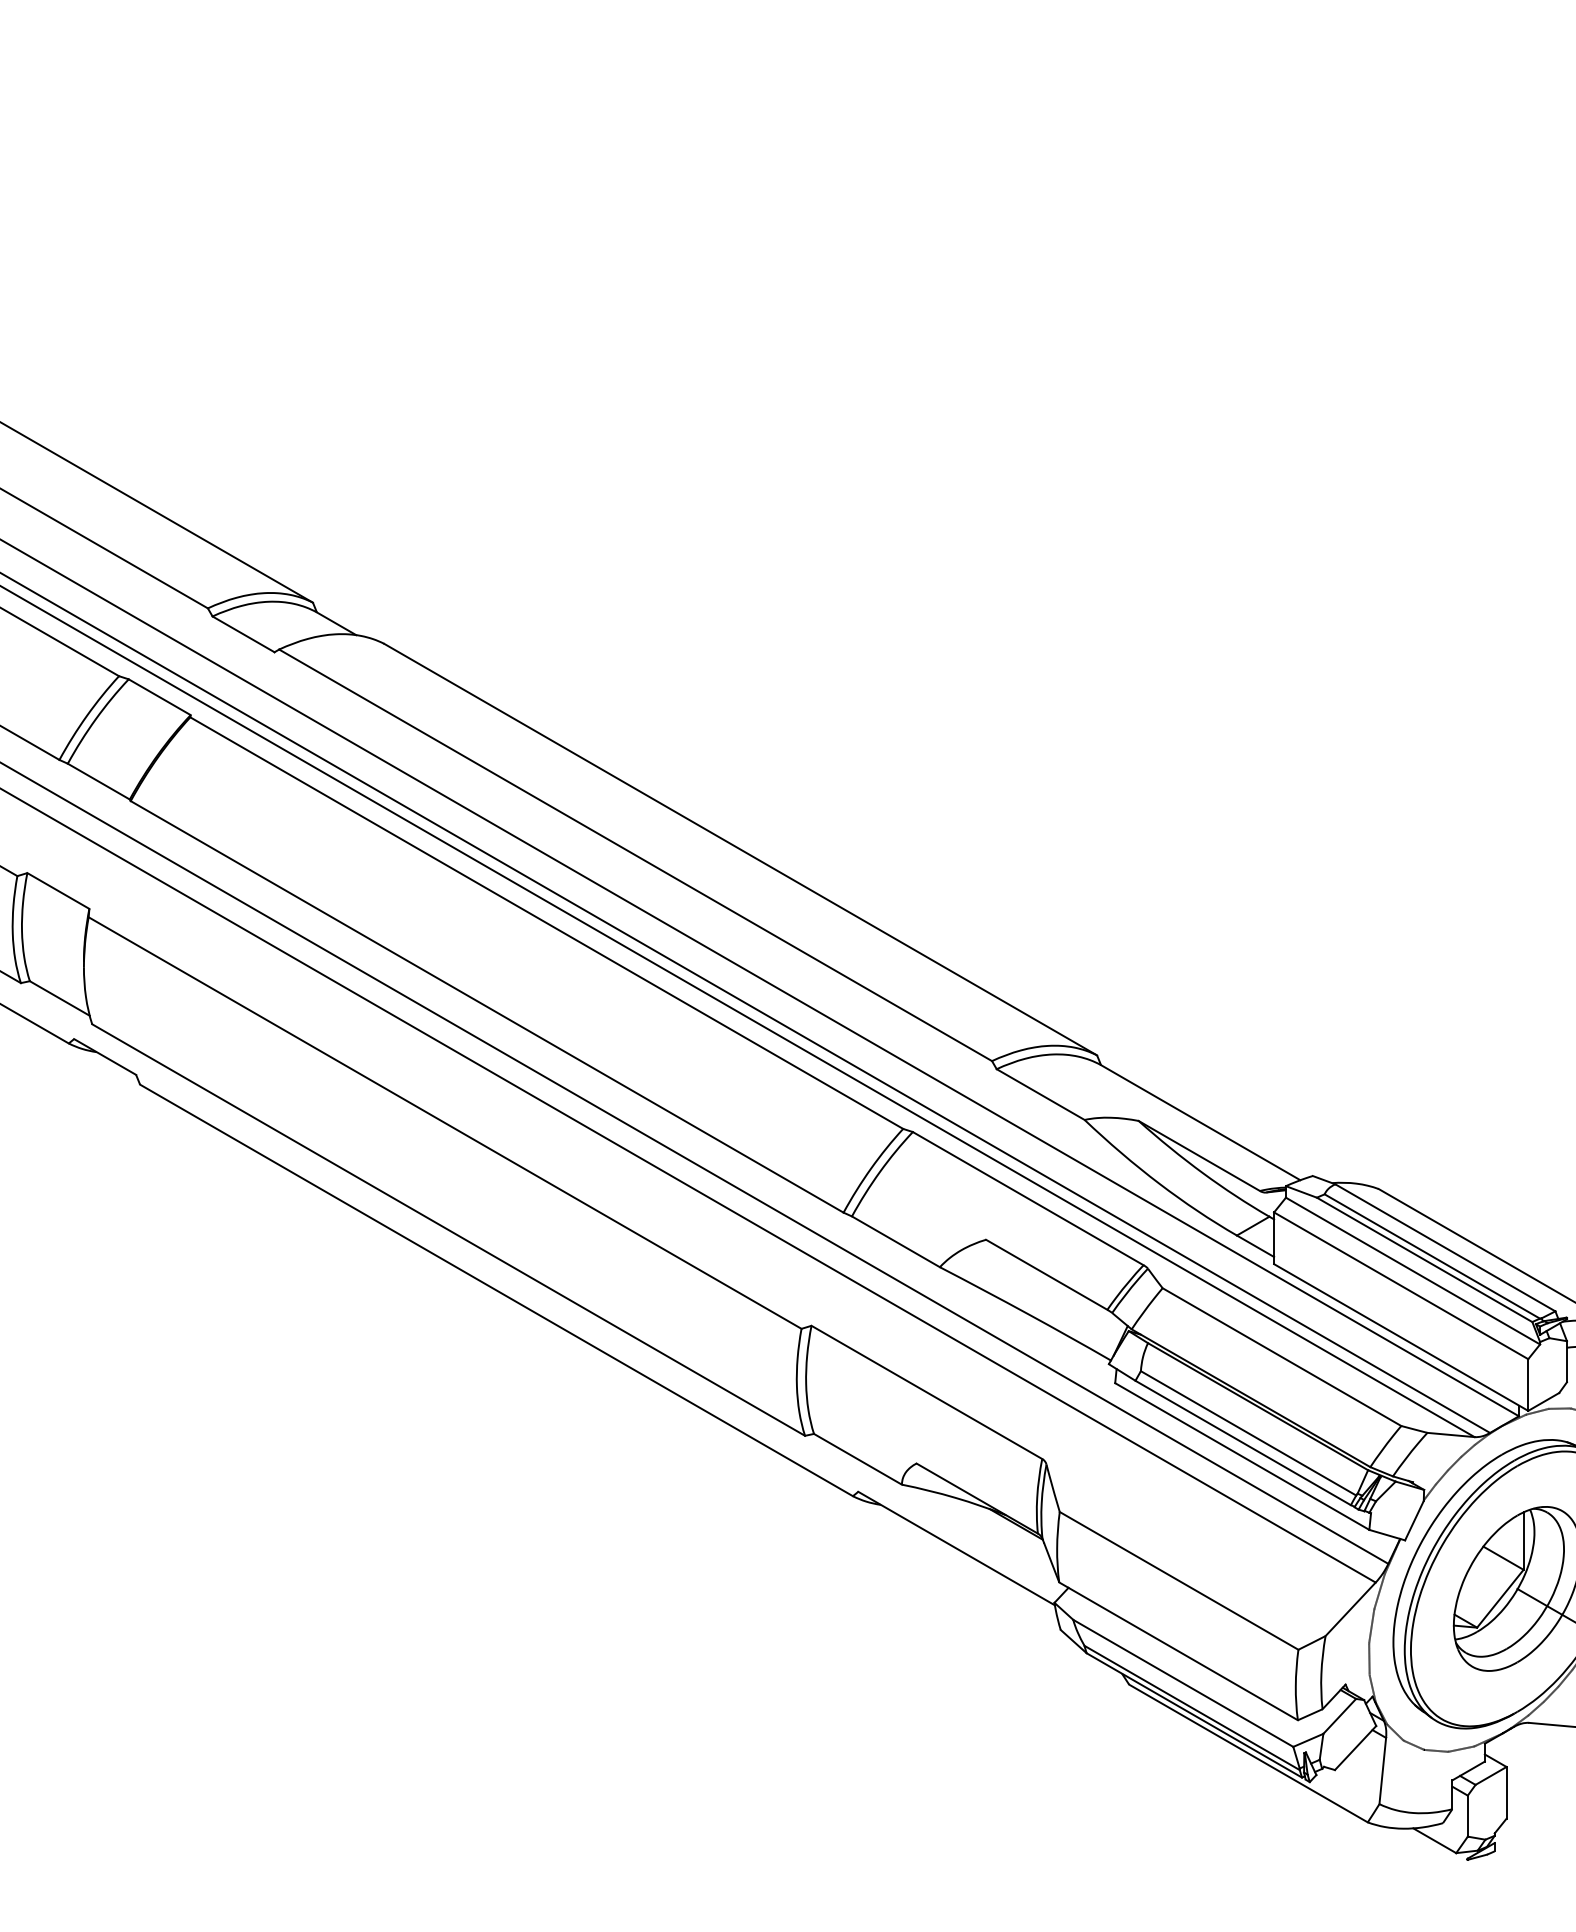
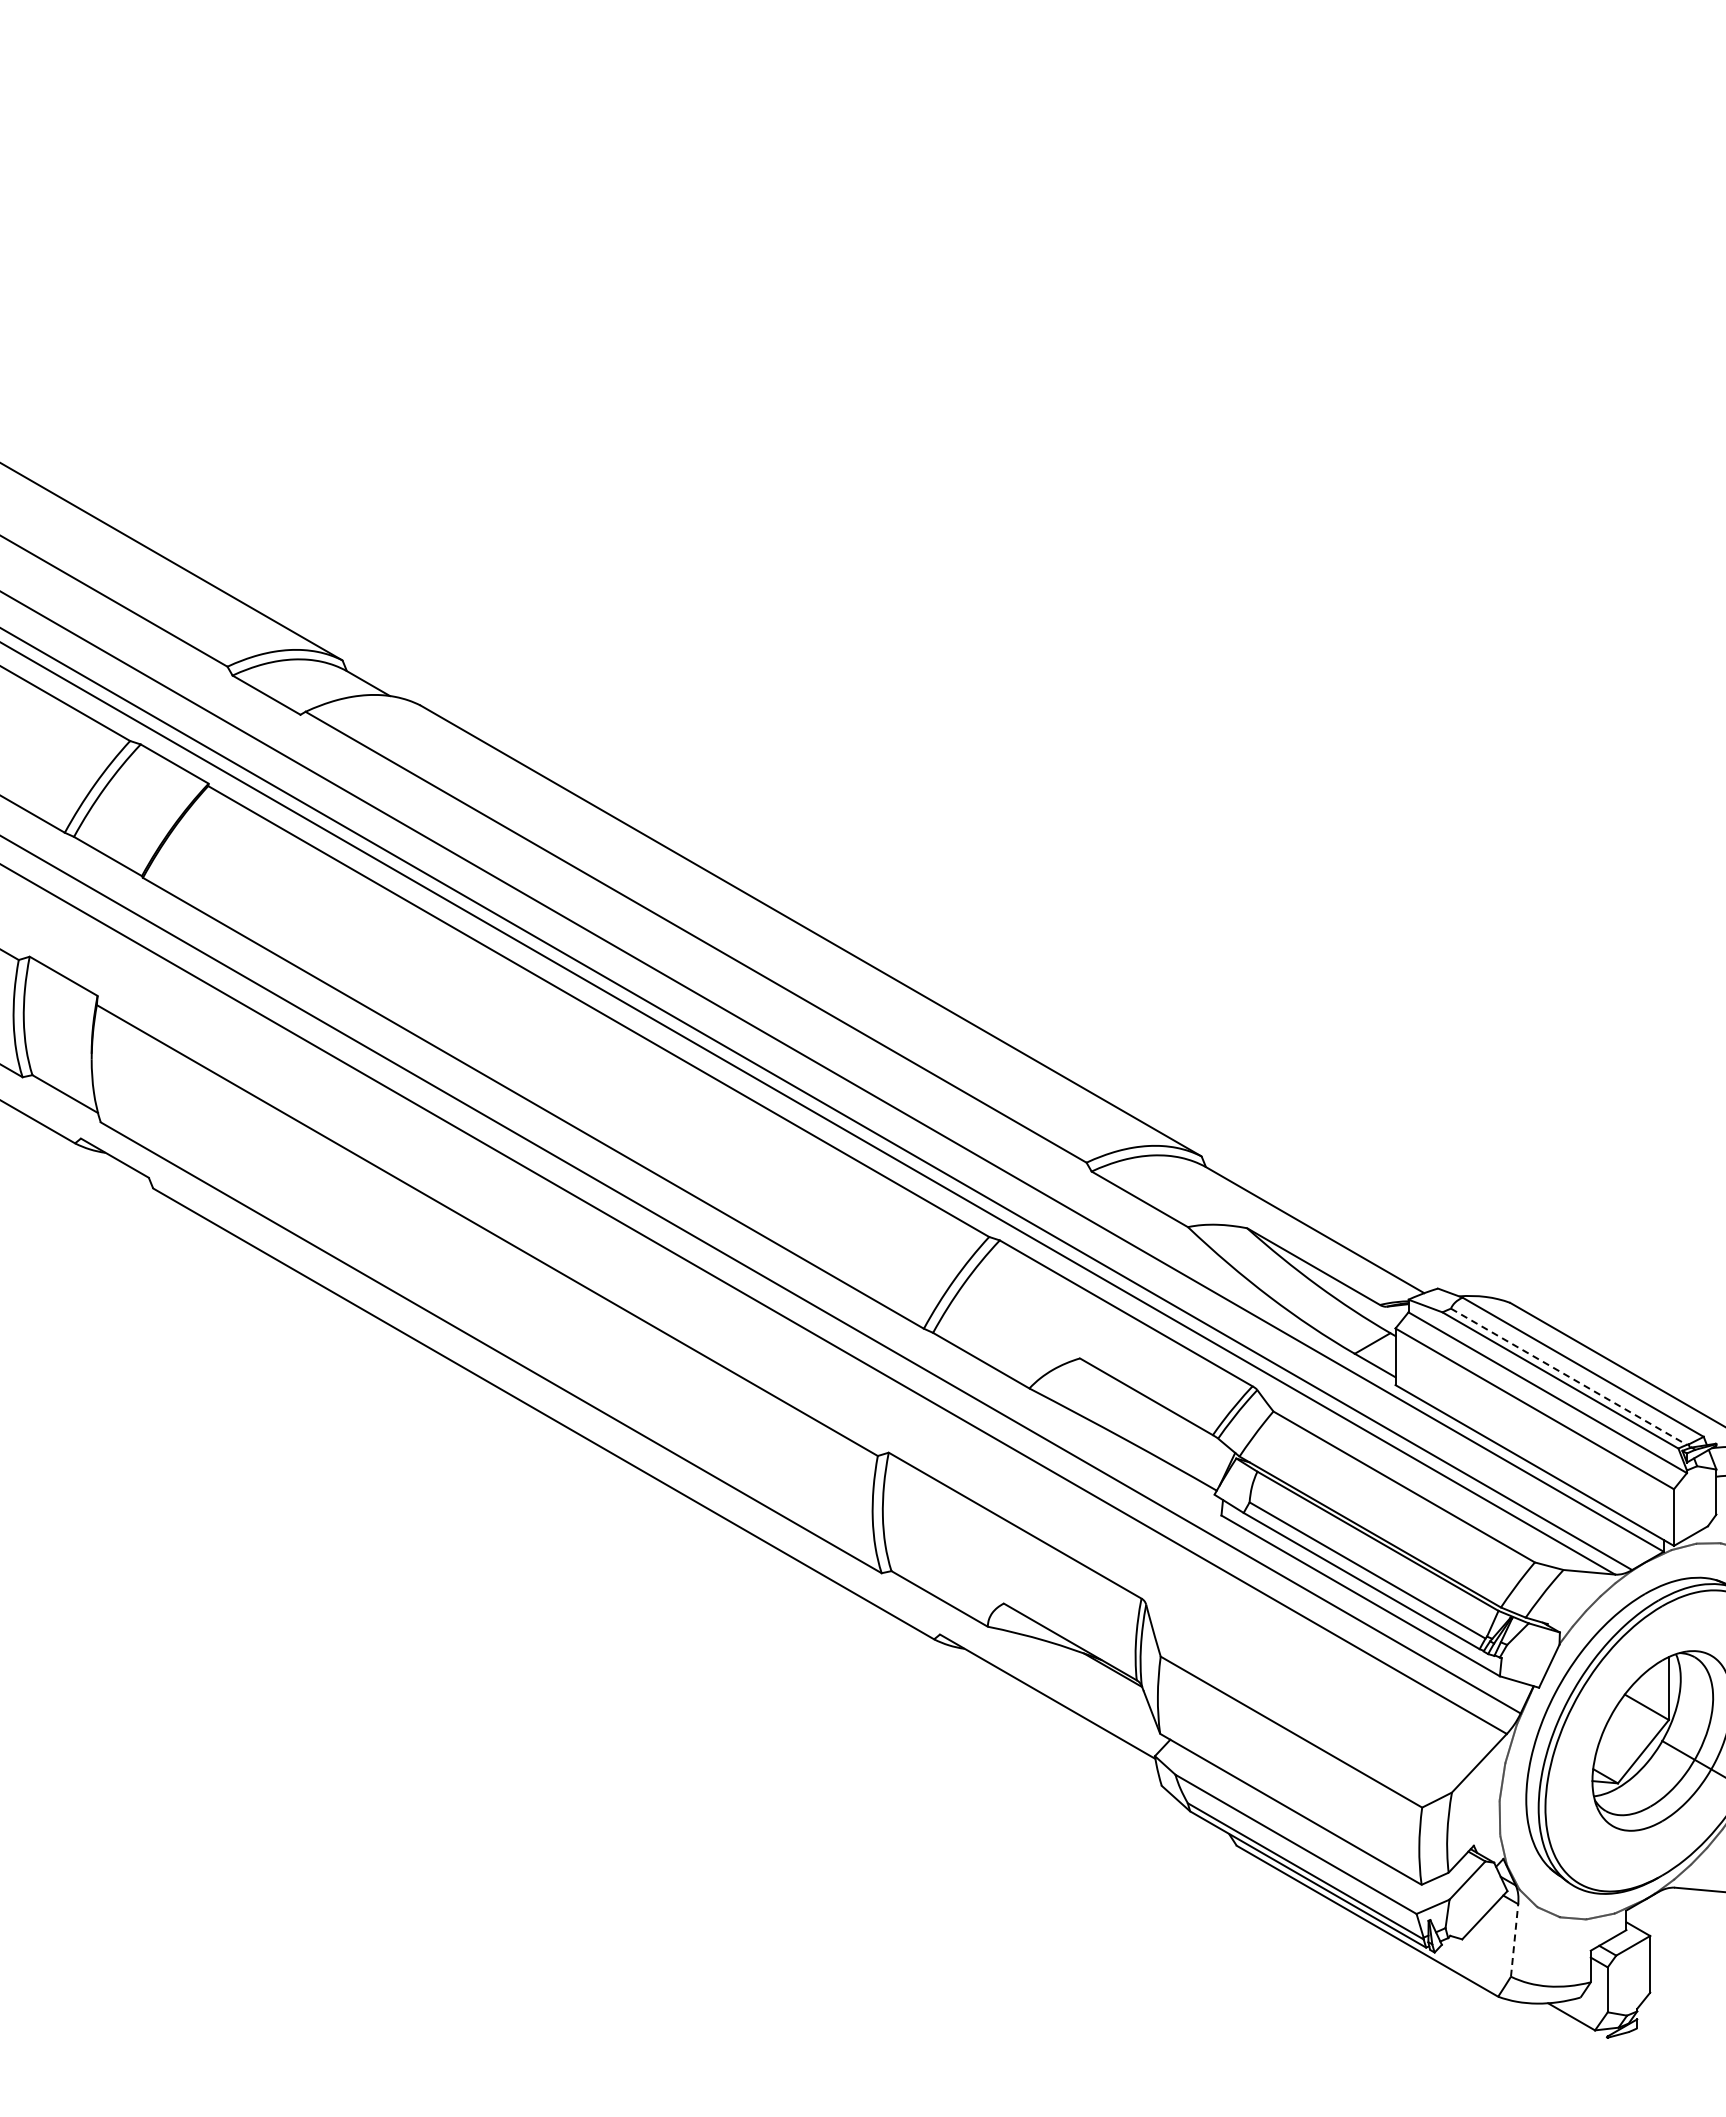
line: (1432, 1257) -> (1569, 1377), solid -> dashed
line: (1382, 1770) -> (1514, 1939), solid -> dashed

